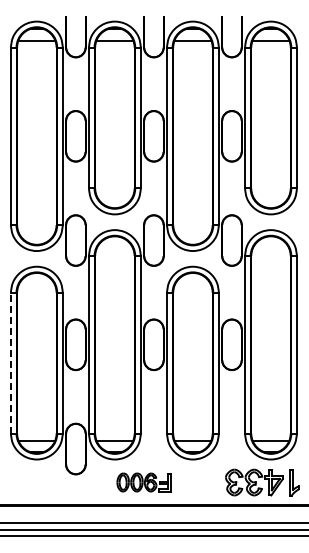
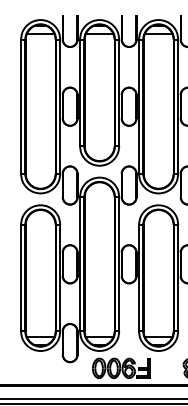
line: (10, 362) -> (20, 277), dashed -> solid
part: (143, 482) -> (121, 368), size x1.43

